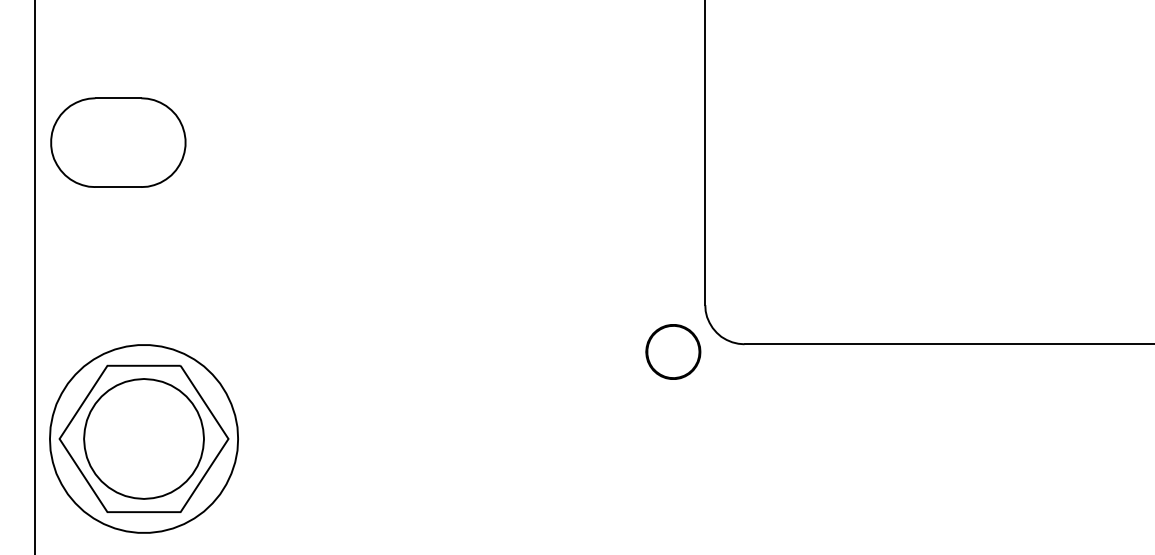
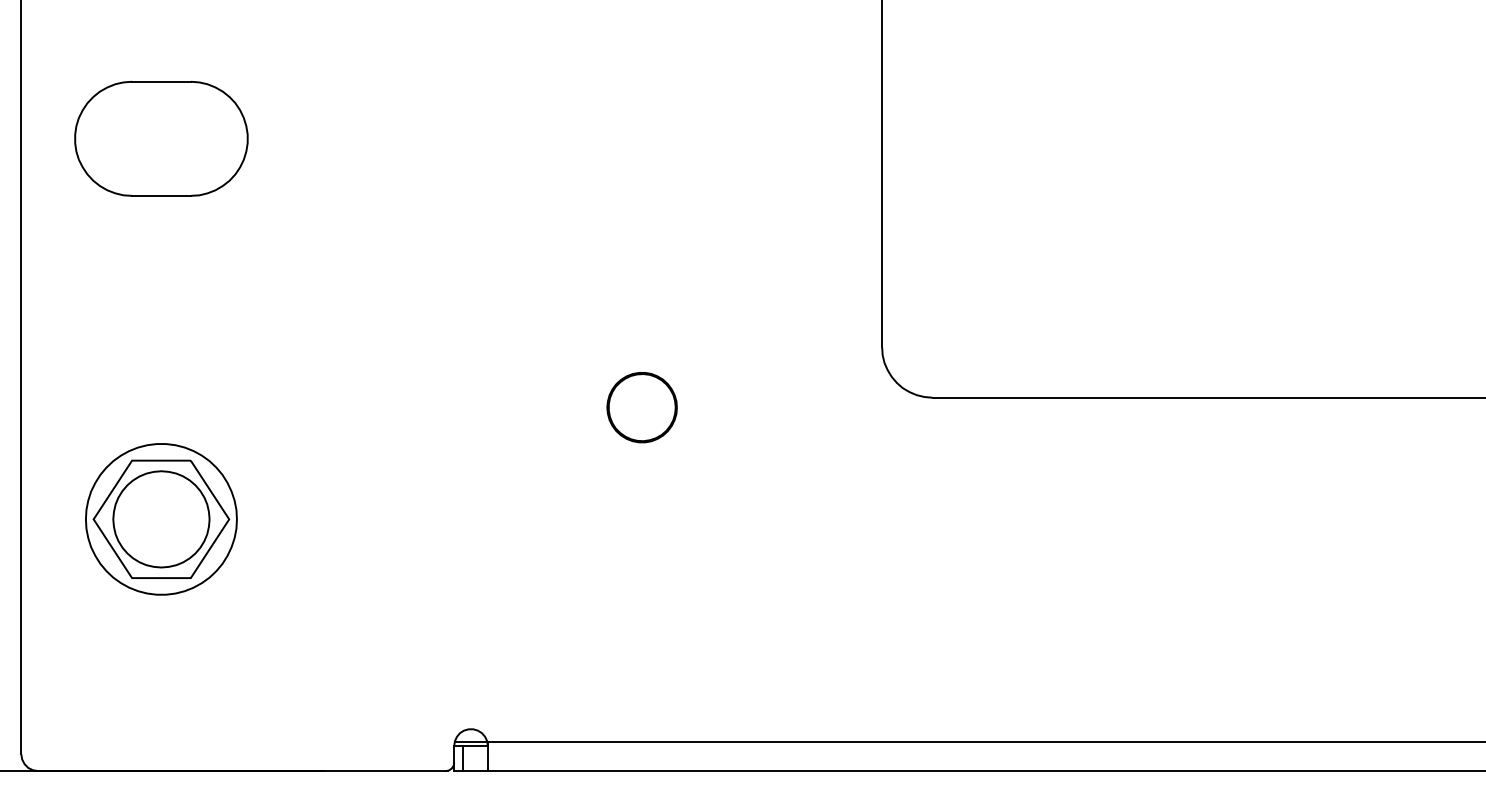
part: (118, 142) -> (161, 138), moved
part: (672, 351) -> (641, 407), moved
part: (144, 439) -> (161, 519), size x0.62

